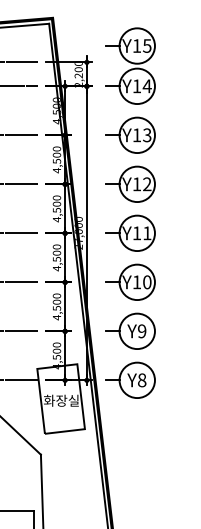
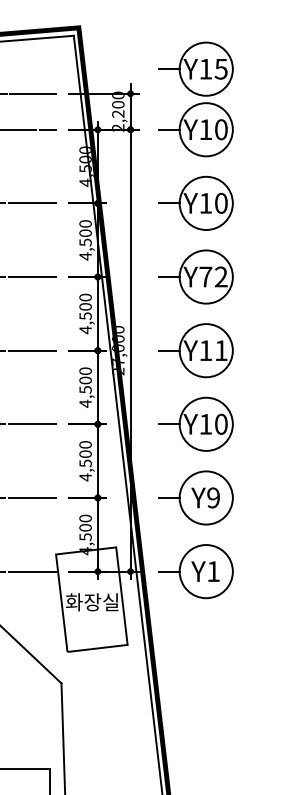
text: (146, 86) -> (220, 130), Y14 -> Y10
text: (147, 135) -> (221, 203), Y13 -> Y10
text: (136, 184) -> (205, 277), Y12 -> Y72
text: (142, 380) -> (214, 571), Y8 -> Y1

